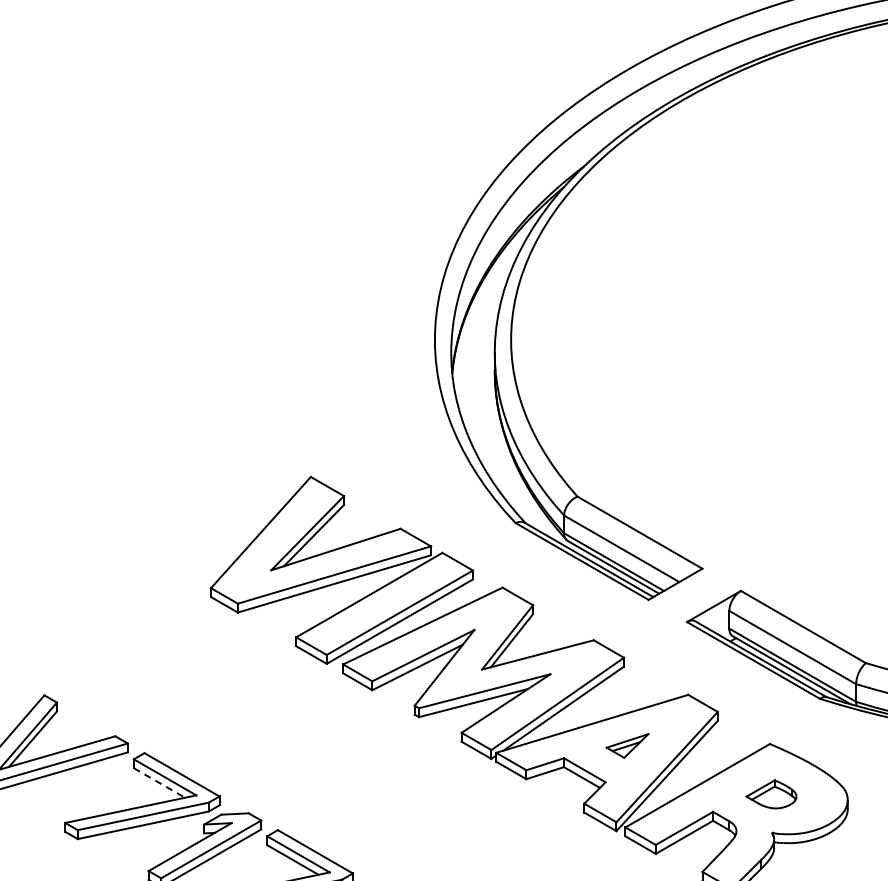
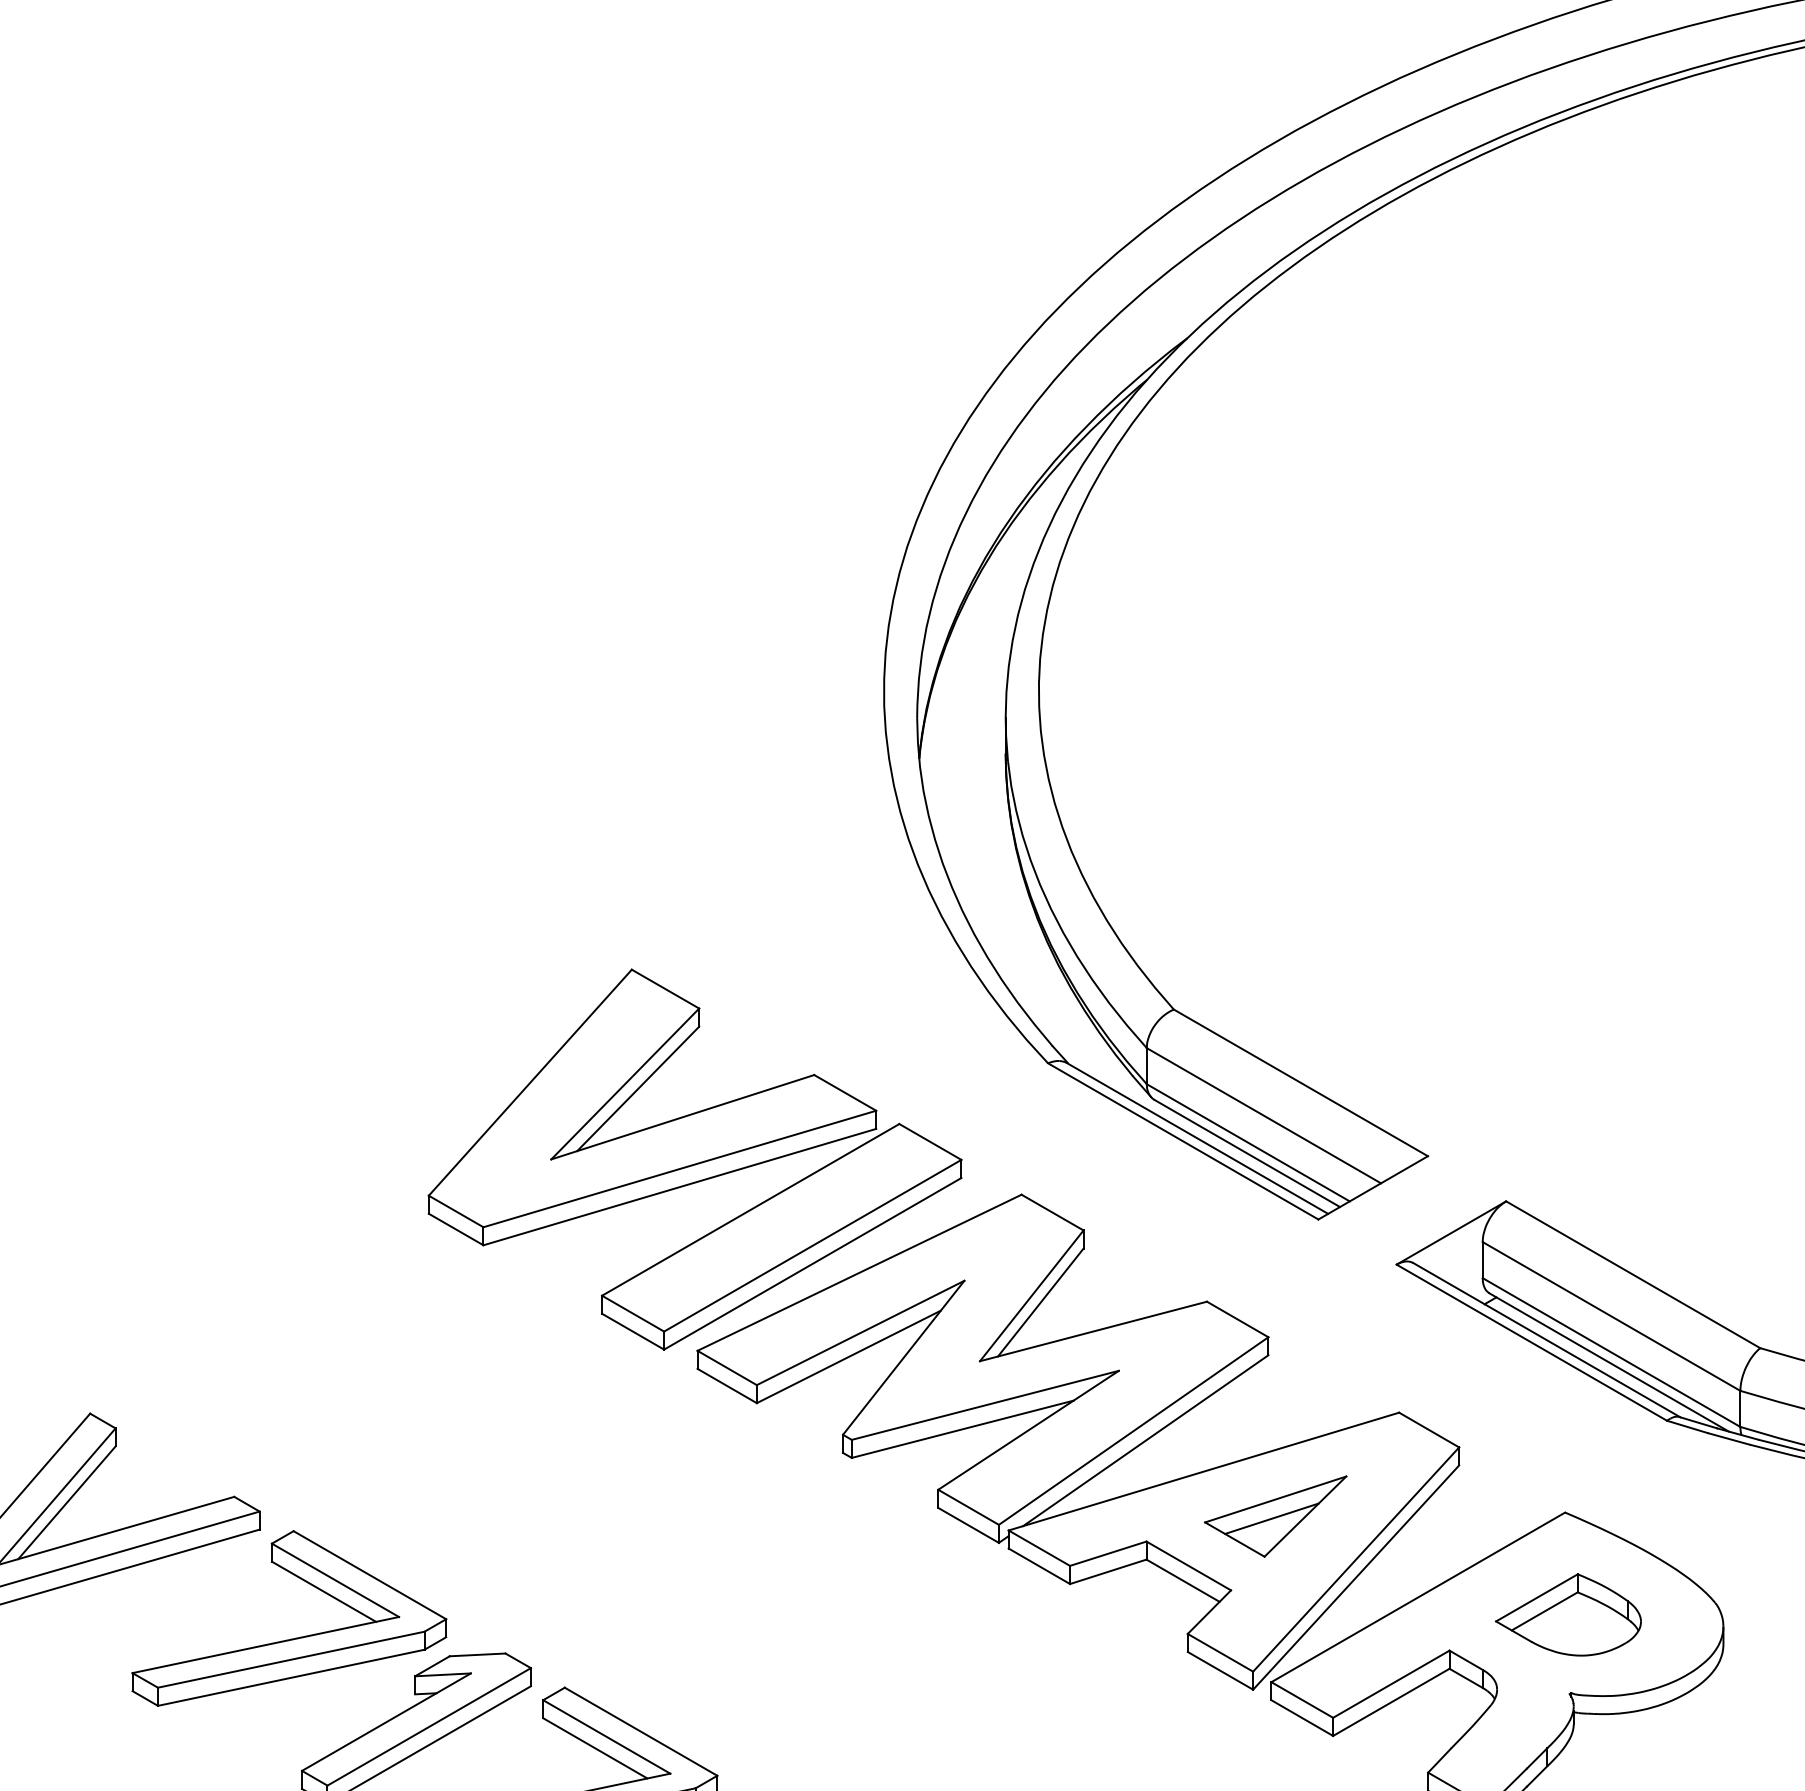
part: (627, 745) -> (1275, 1515), size x1.67
line: (159, 782) -> (324, 1590), dashed -> solid
part: (771, 794) -> (1568, 1615), size x1.43

